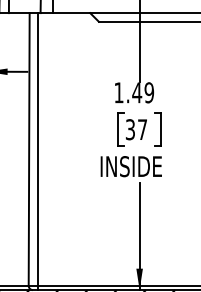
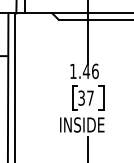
text: (149, 92) -> (95, 71), 1.49 -> 1.46

